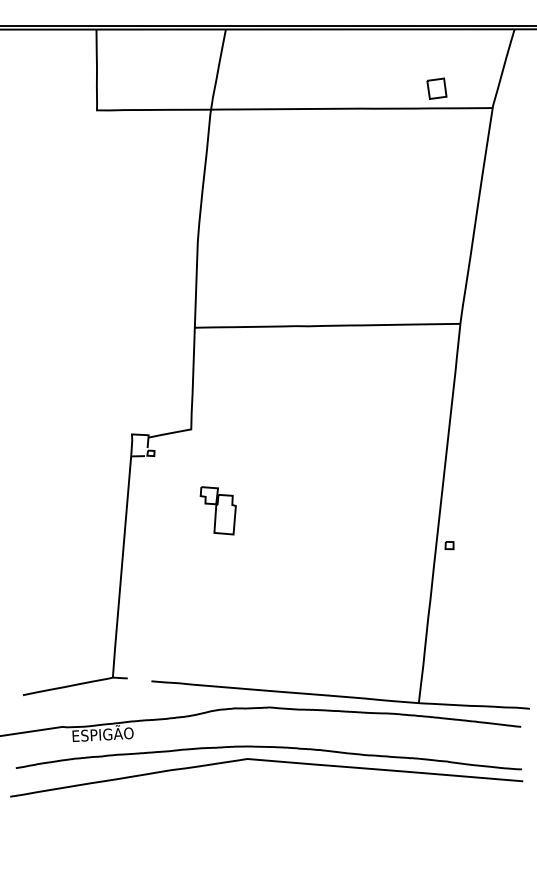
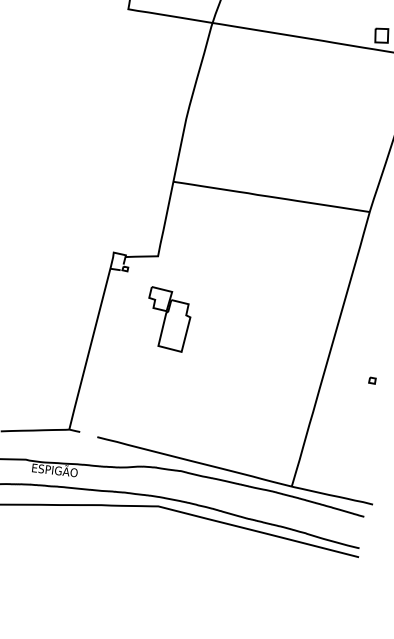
part: (218, 510) -> (168, 319), size x1.67
part: (449, 545) -> (372, 380), moved

